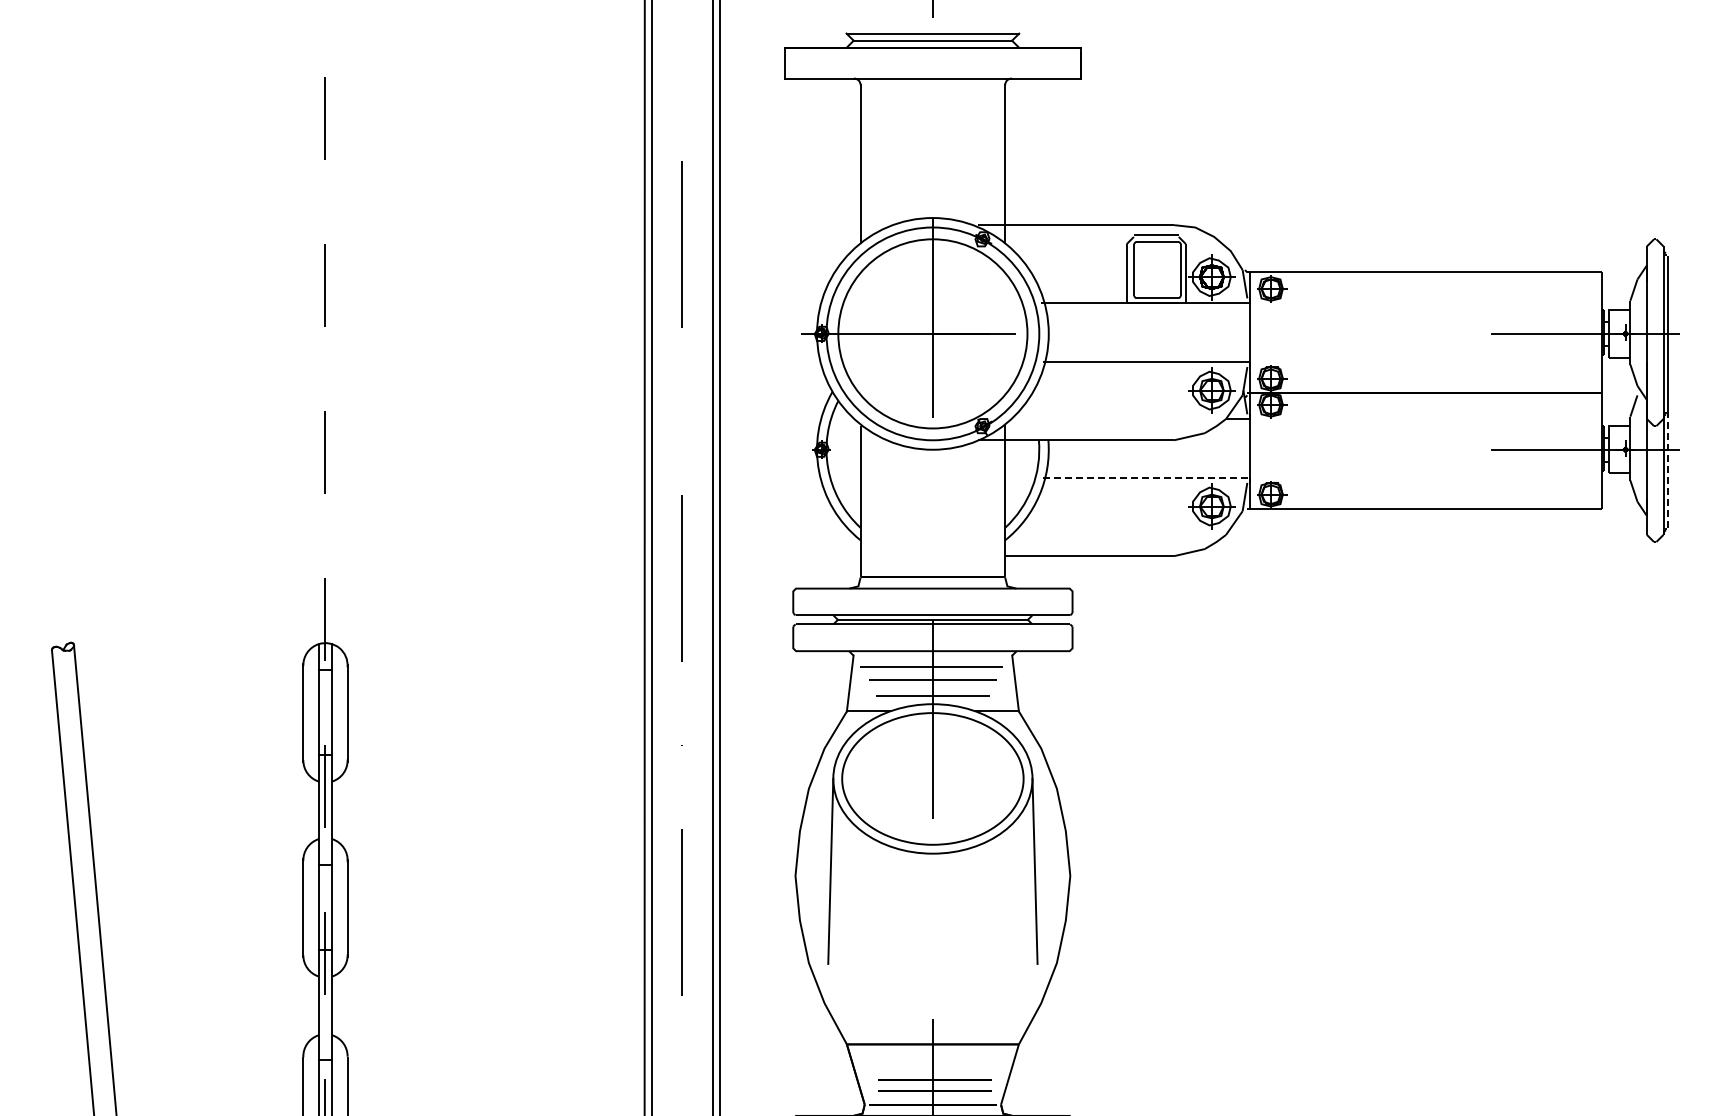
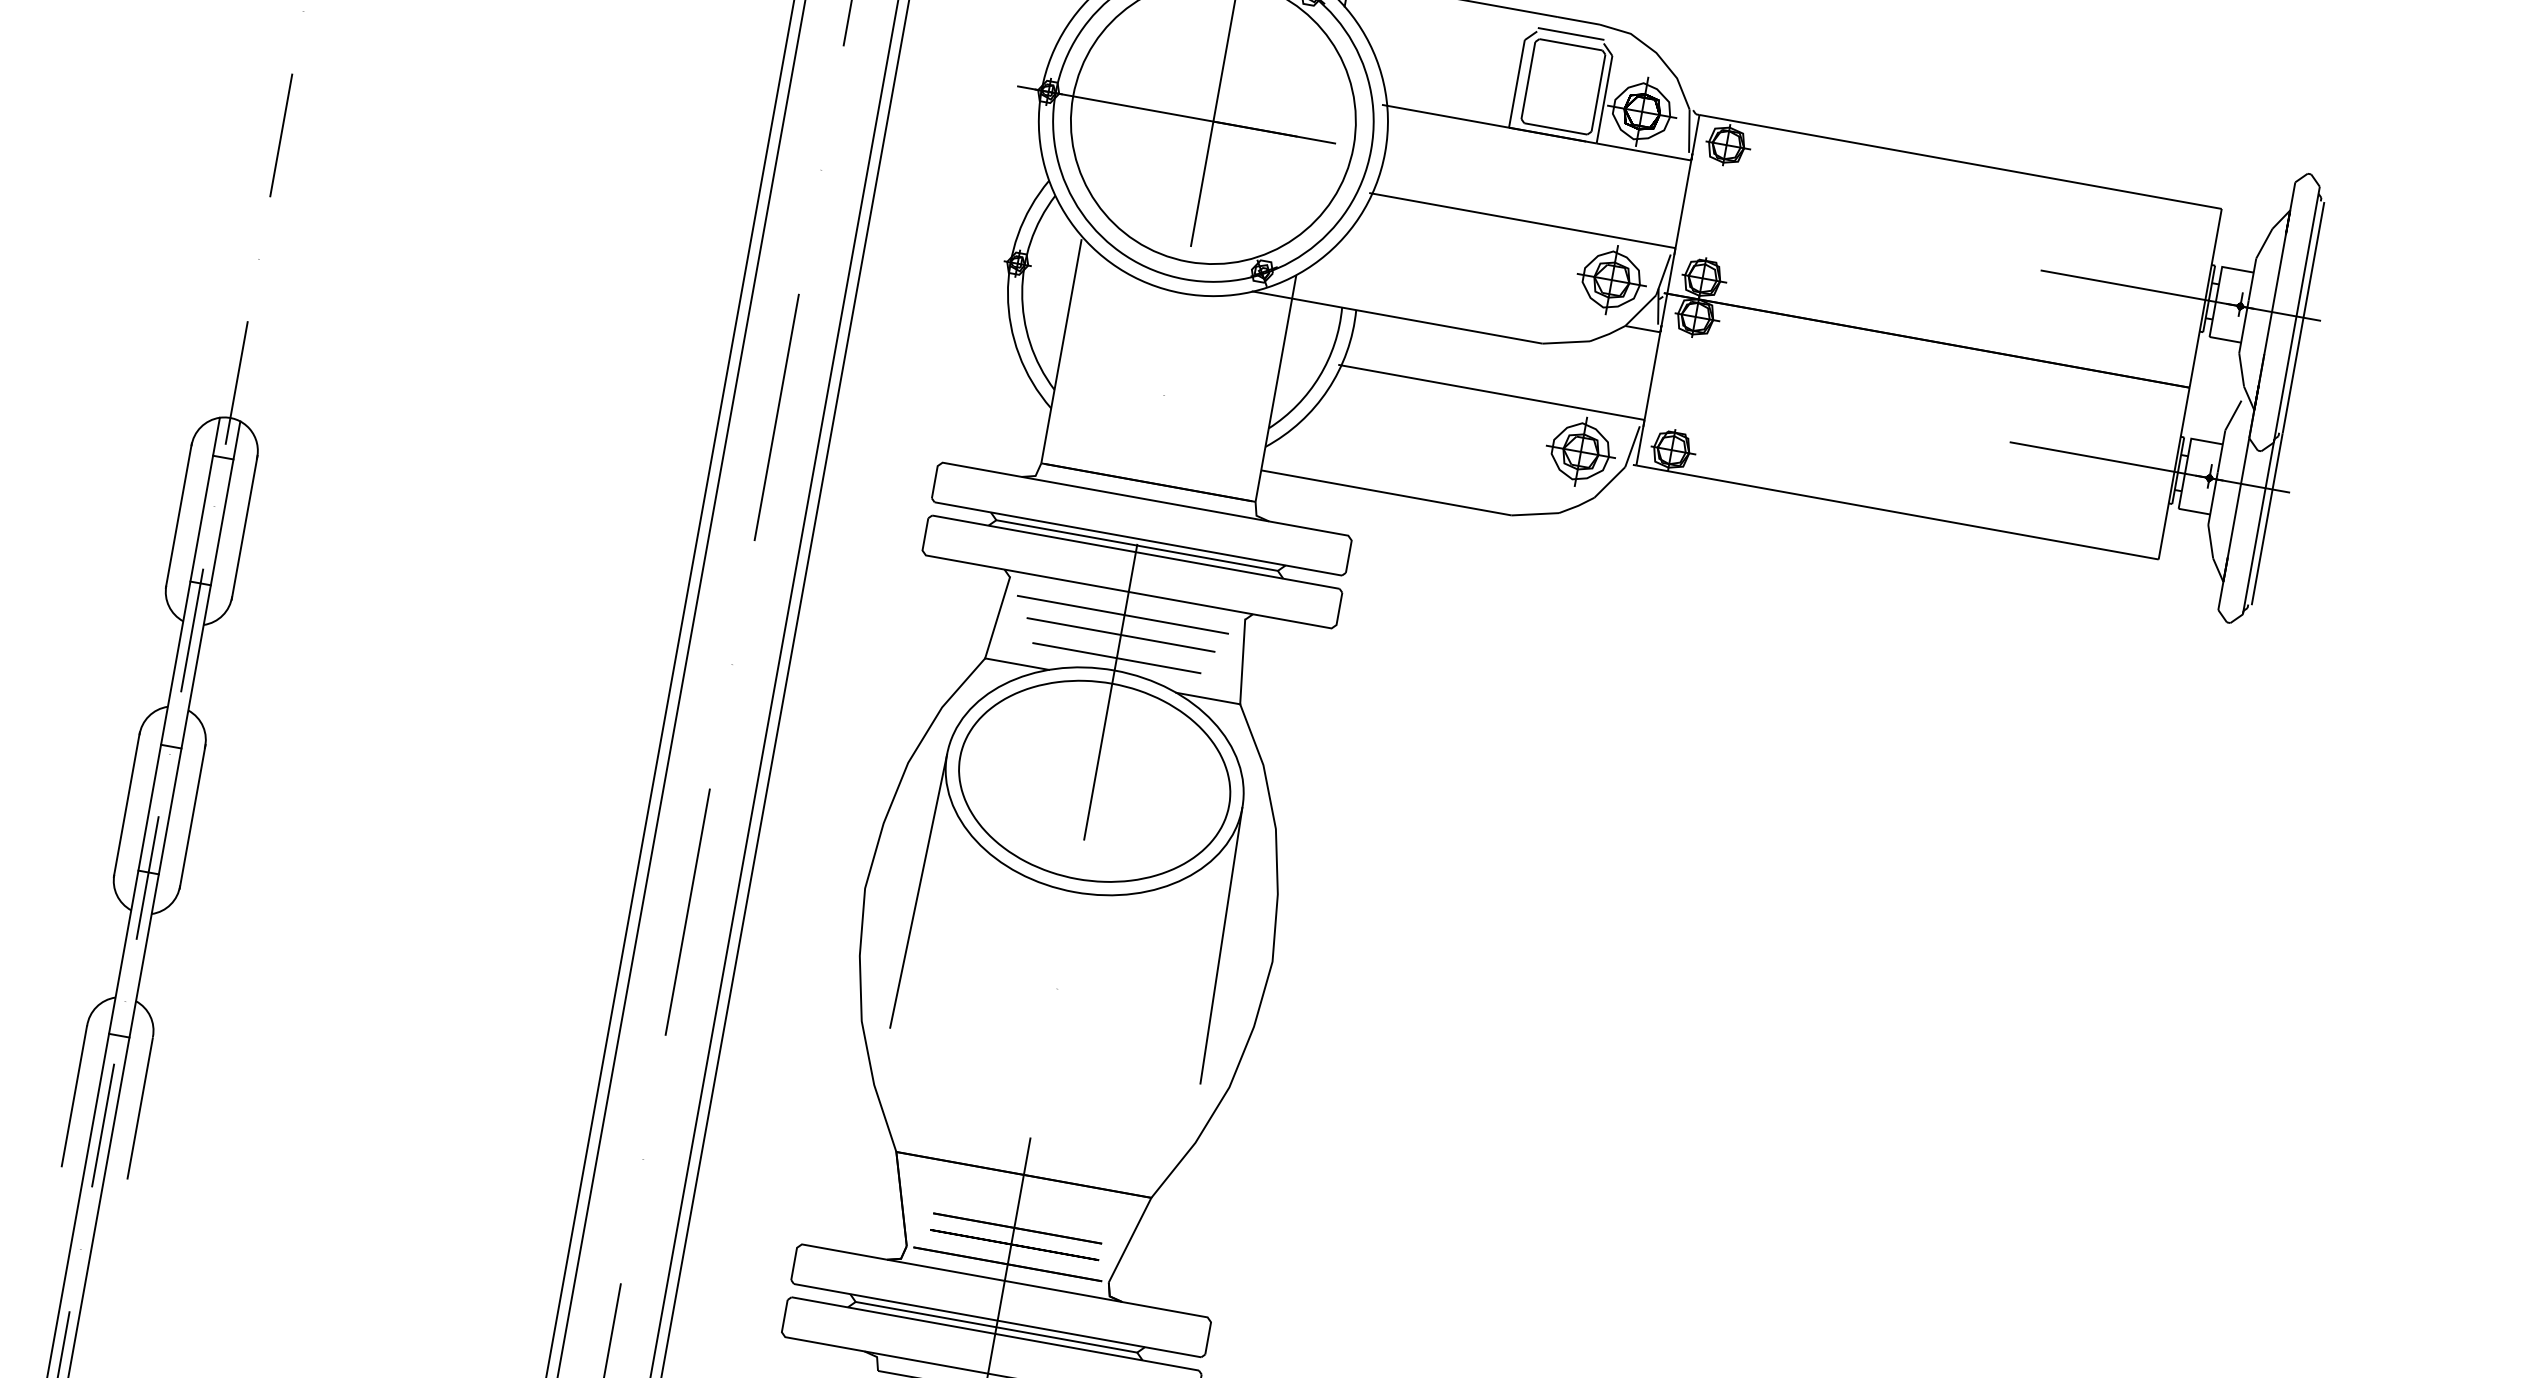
line: (1668, 469) -> (2267, 518), dashed -> solid
line: (1146, 478) -> (1491, 392), dashed -> solid

